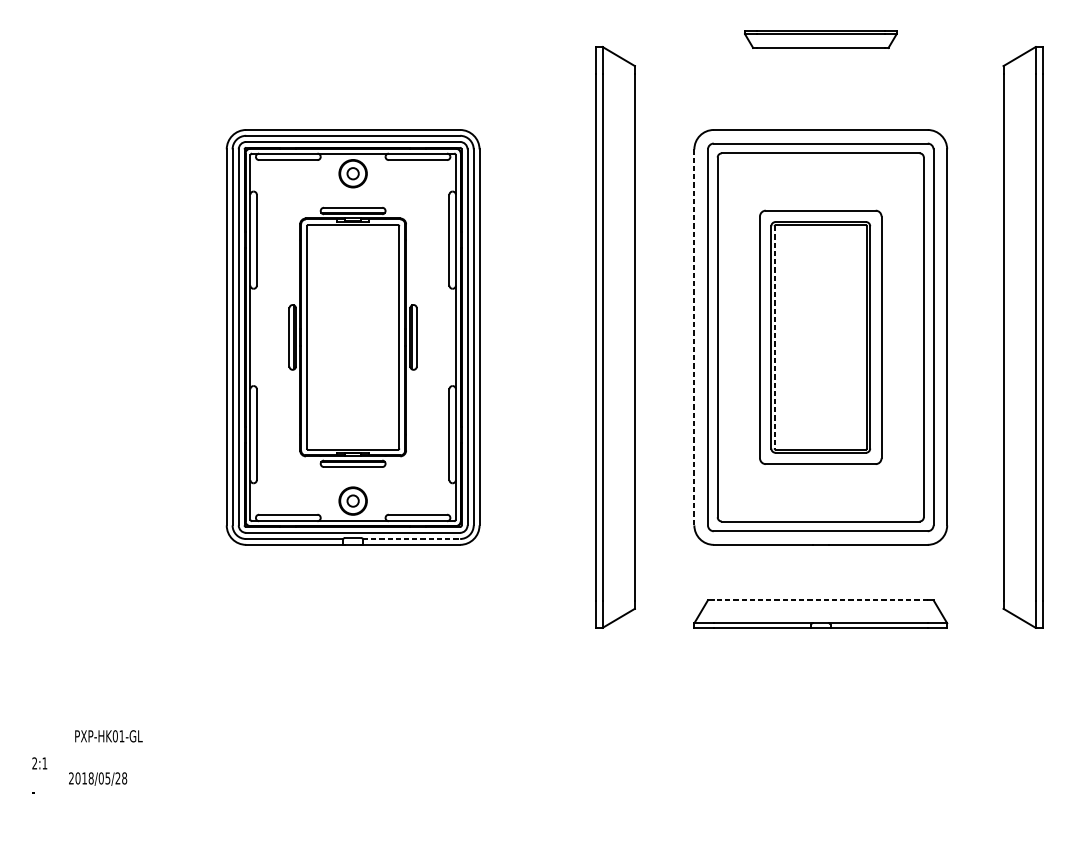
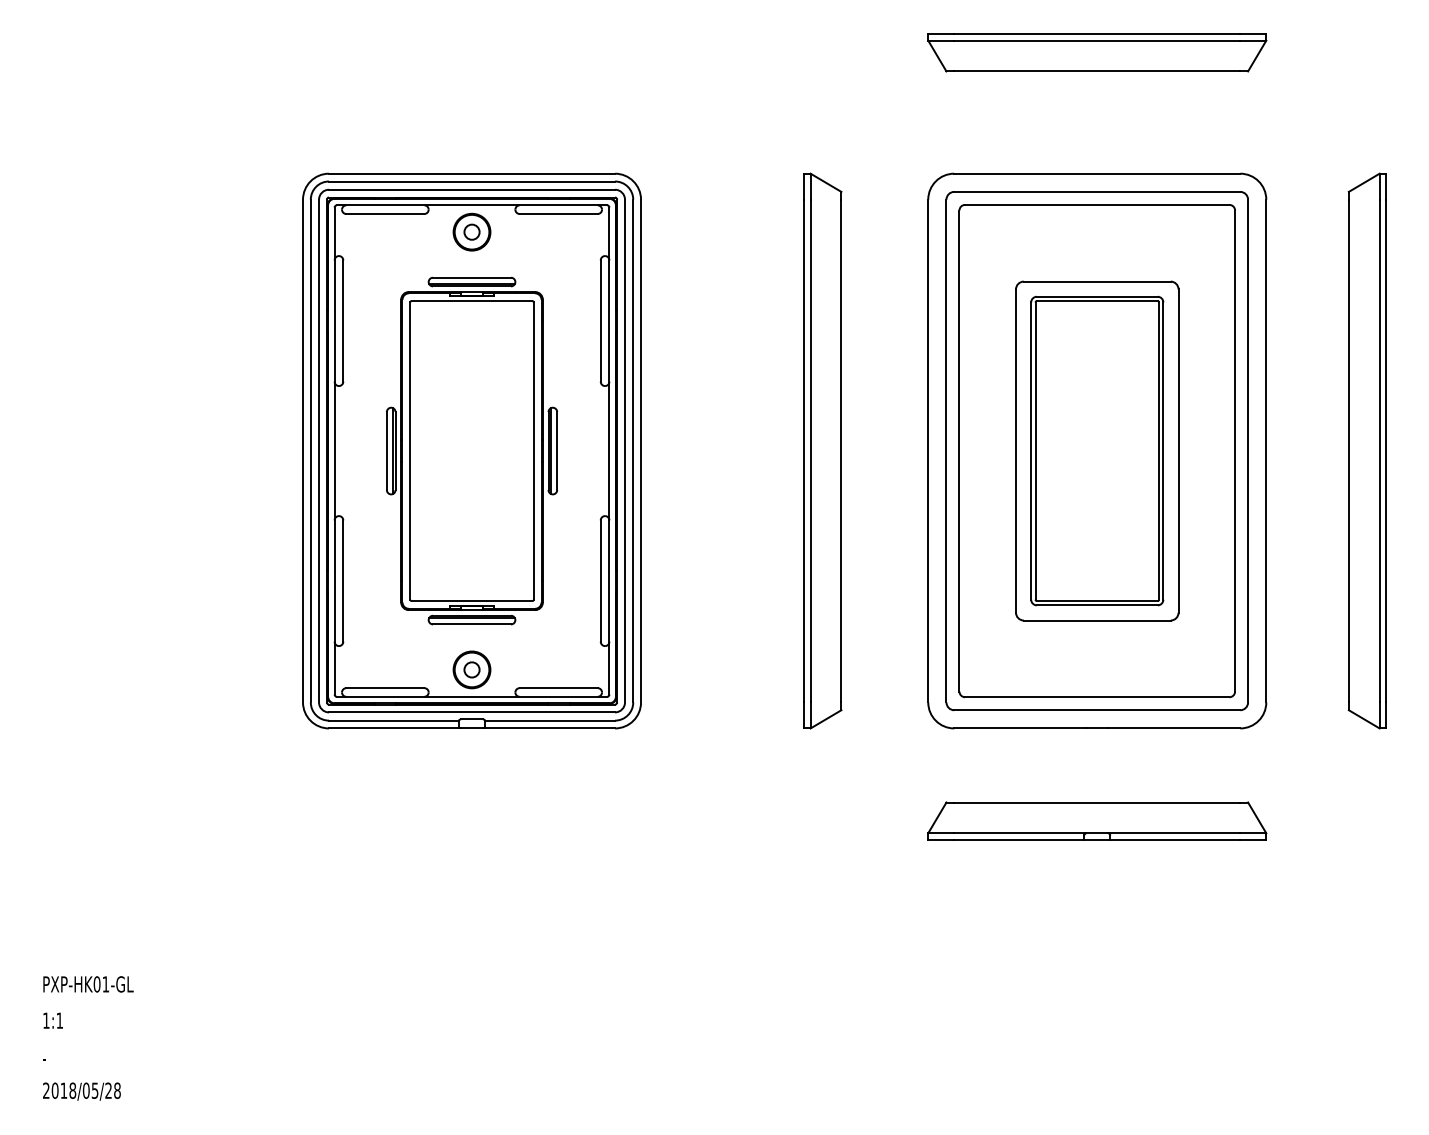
part: (820, 39) -> (1097, 52), size x1.67
part: (615, 336) -> (822, 450), size x0.71
part: (1022, 336) -> (1366, 450), size x0.71
line: (694, 337) -> (928, 451), dashed -> solid
line: (774, 337) -> (1035, 451), dashed -> solid
line: (411, 538) -> (550, 720), dashed -> solid
line: (820, 600) -> (1096, 802), dashed -> solid
text: (108, 736) -> (88, 984), moved
text: (34, 763) -> (46, 1020), 2:1 -> 1:1
text: (97, 779) -> (81, 1091), moved

